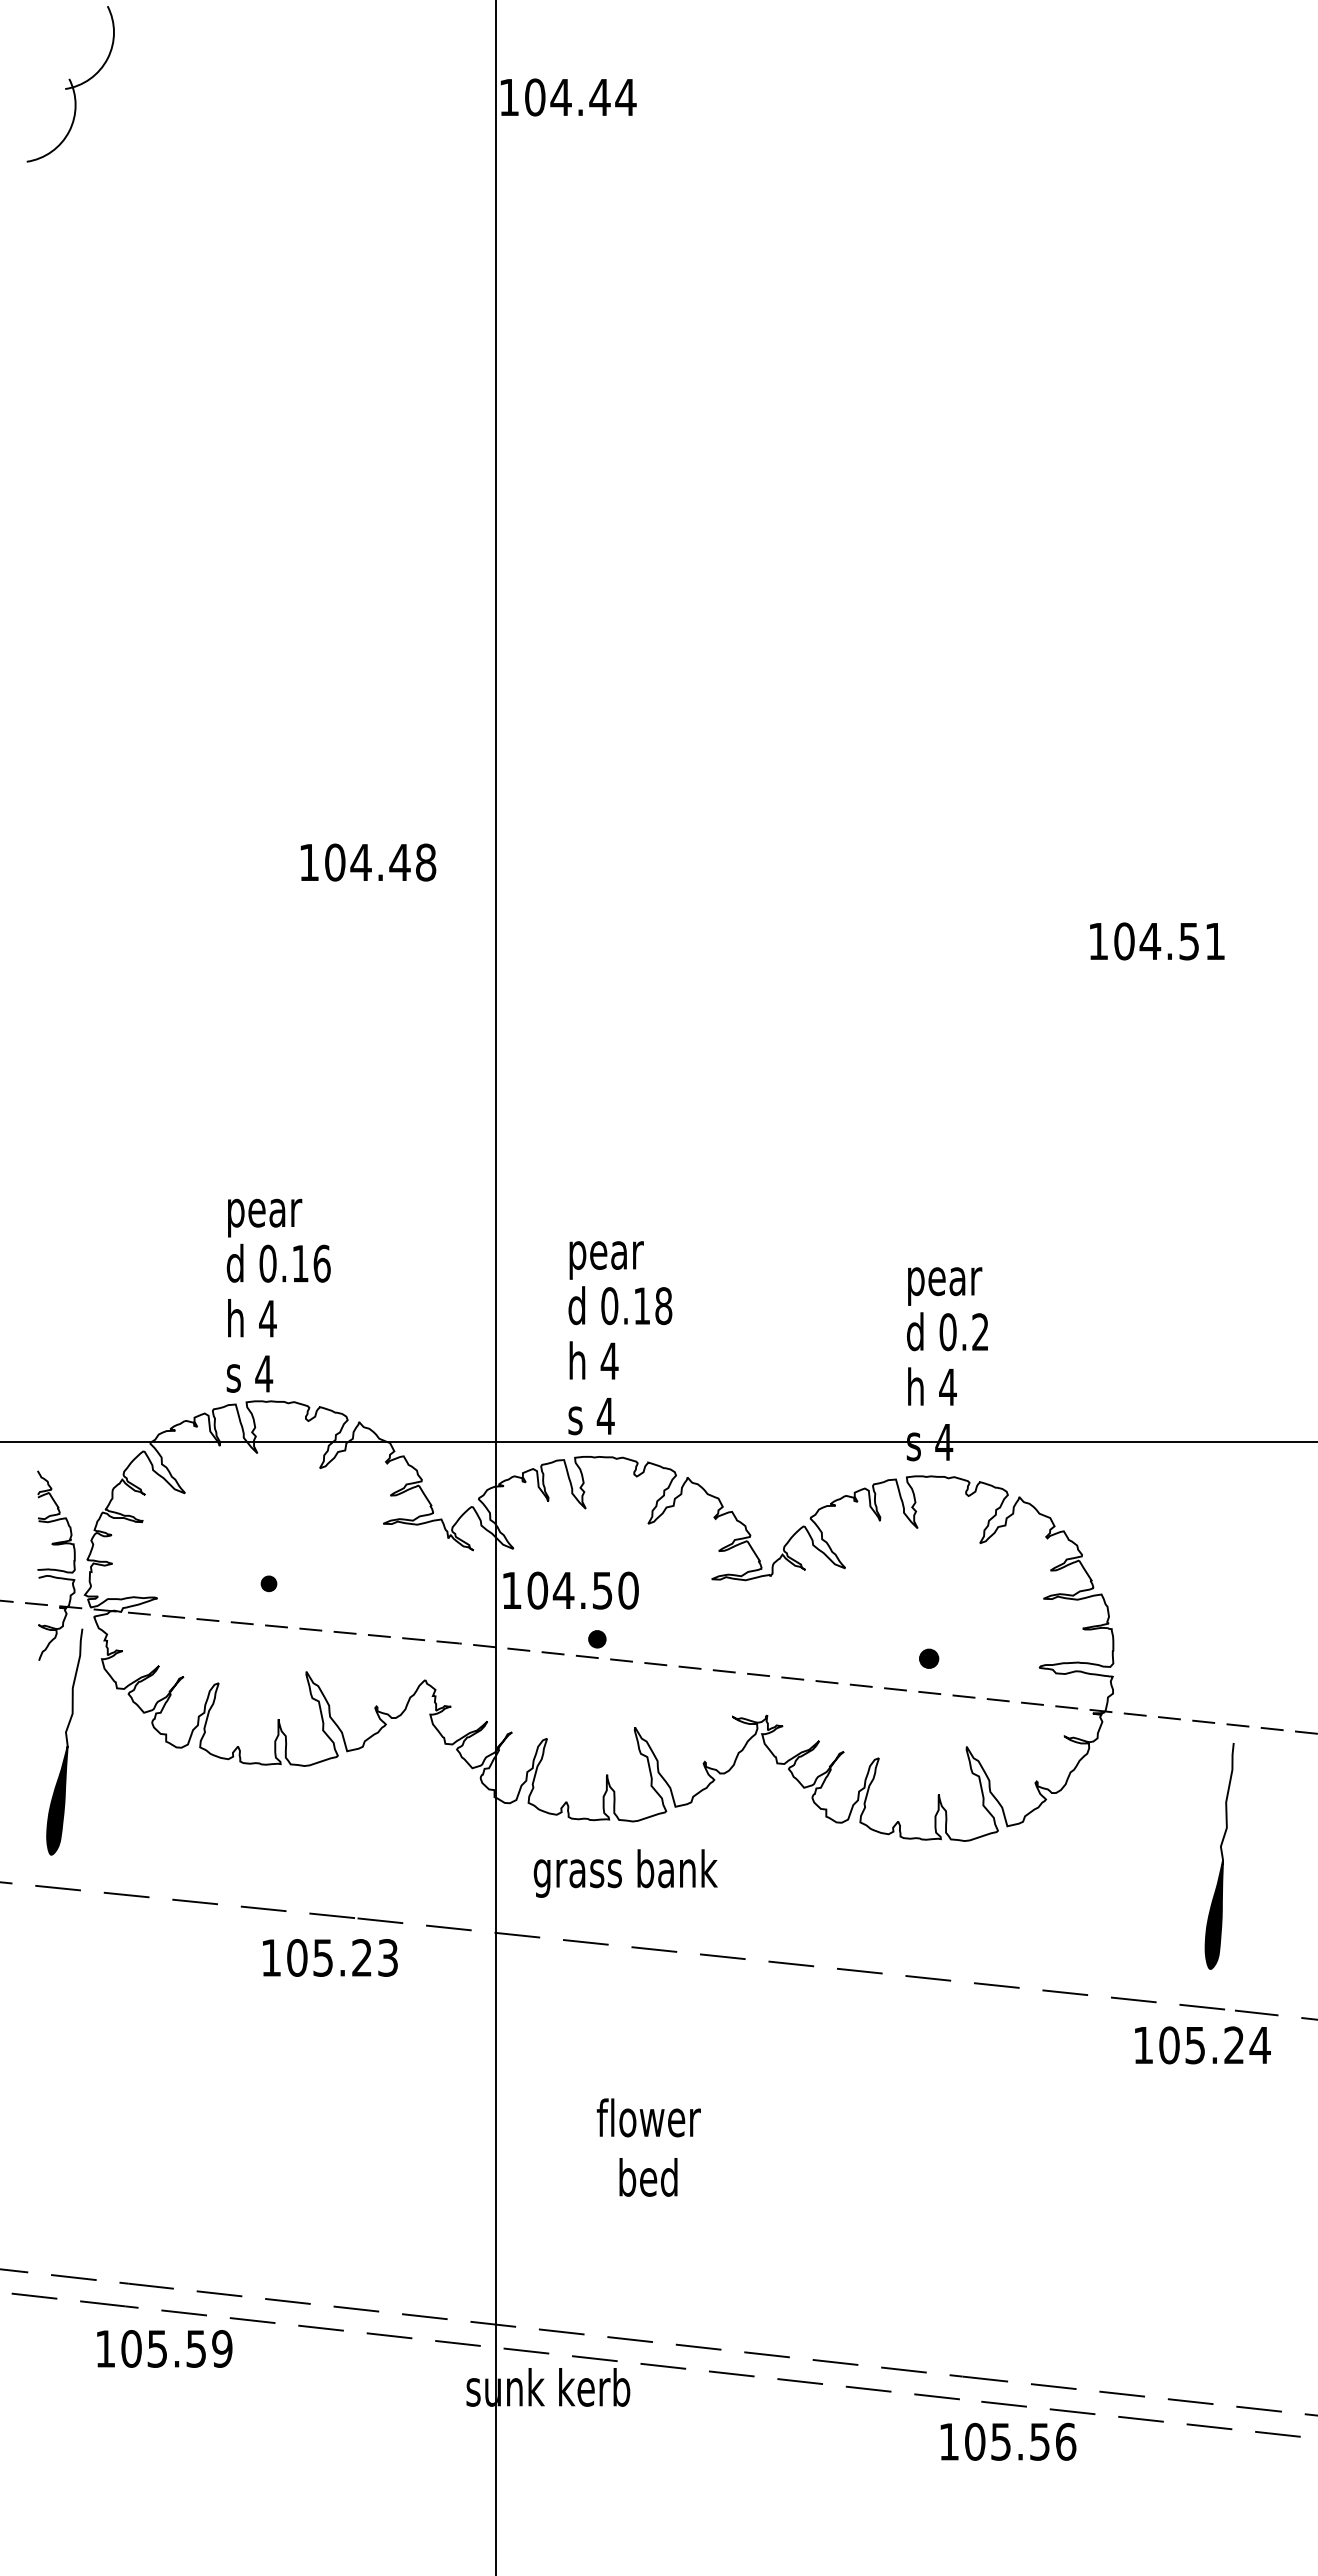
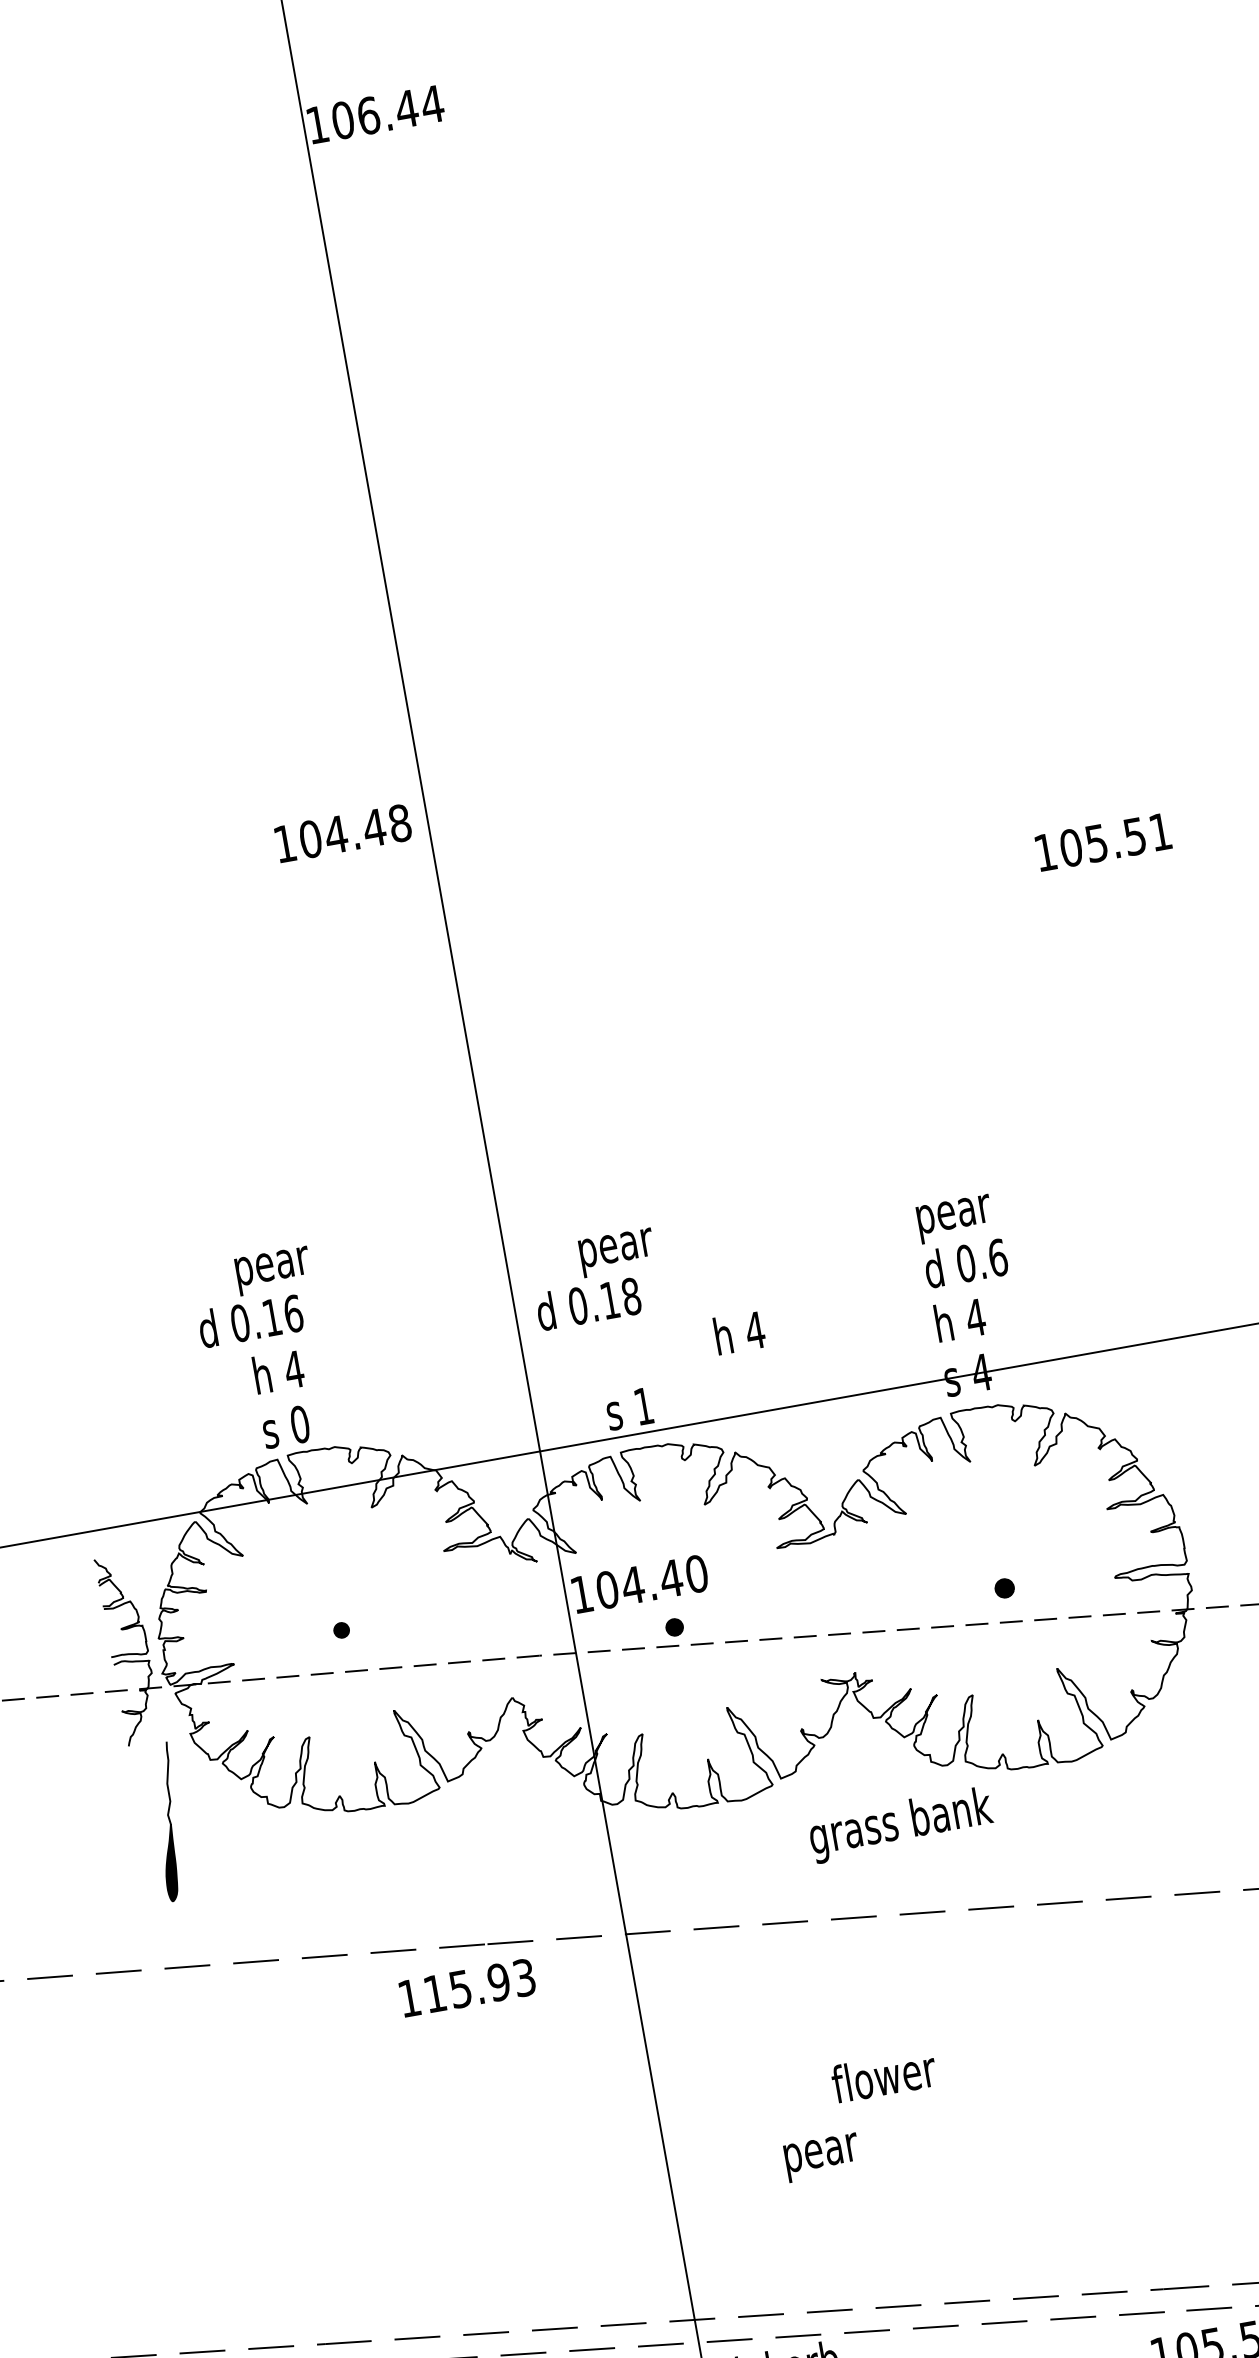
text: (560, 97) -> (367, 115), 104.44 -> 106.44
text: (368, 862) -> (343, 833), moved
text: (1150, 941) -> (1096, 843), 104.51 -> 105.51
text: (278, 1262) -> (250, 1320), moved
text: (620, 1305) -> (588, 1303), moved
text: (980, 1332) -> (998, 1258), 0.2 -> 0.6
text: (593, 1360) -> (739, 1332), moved
text: (264, 1373) -> (300, 1424), 4 -> 0
text: (605, 1416) -> (643, 1406), 4 -> 1
text: (602, 1590) -> (671, 1578), 104.50 -> 104.40
part: (64, 1741) -> (167, 1821), size x0.7
text: (625, 1873) -> (900, 1824), moved
text: (329, 1957) -> (466, 1987), 105.23 -> 115.93
text: (648, 2117) -> (883, 2075), moved
text: (650, 2182) -> (822, 2152), bed -> pear

